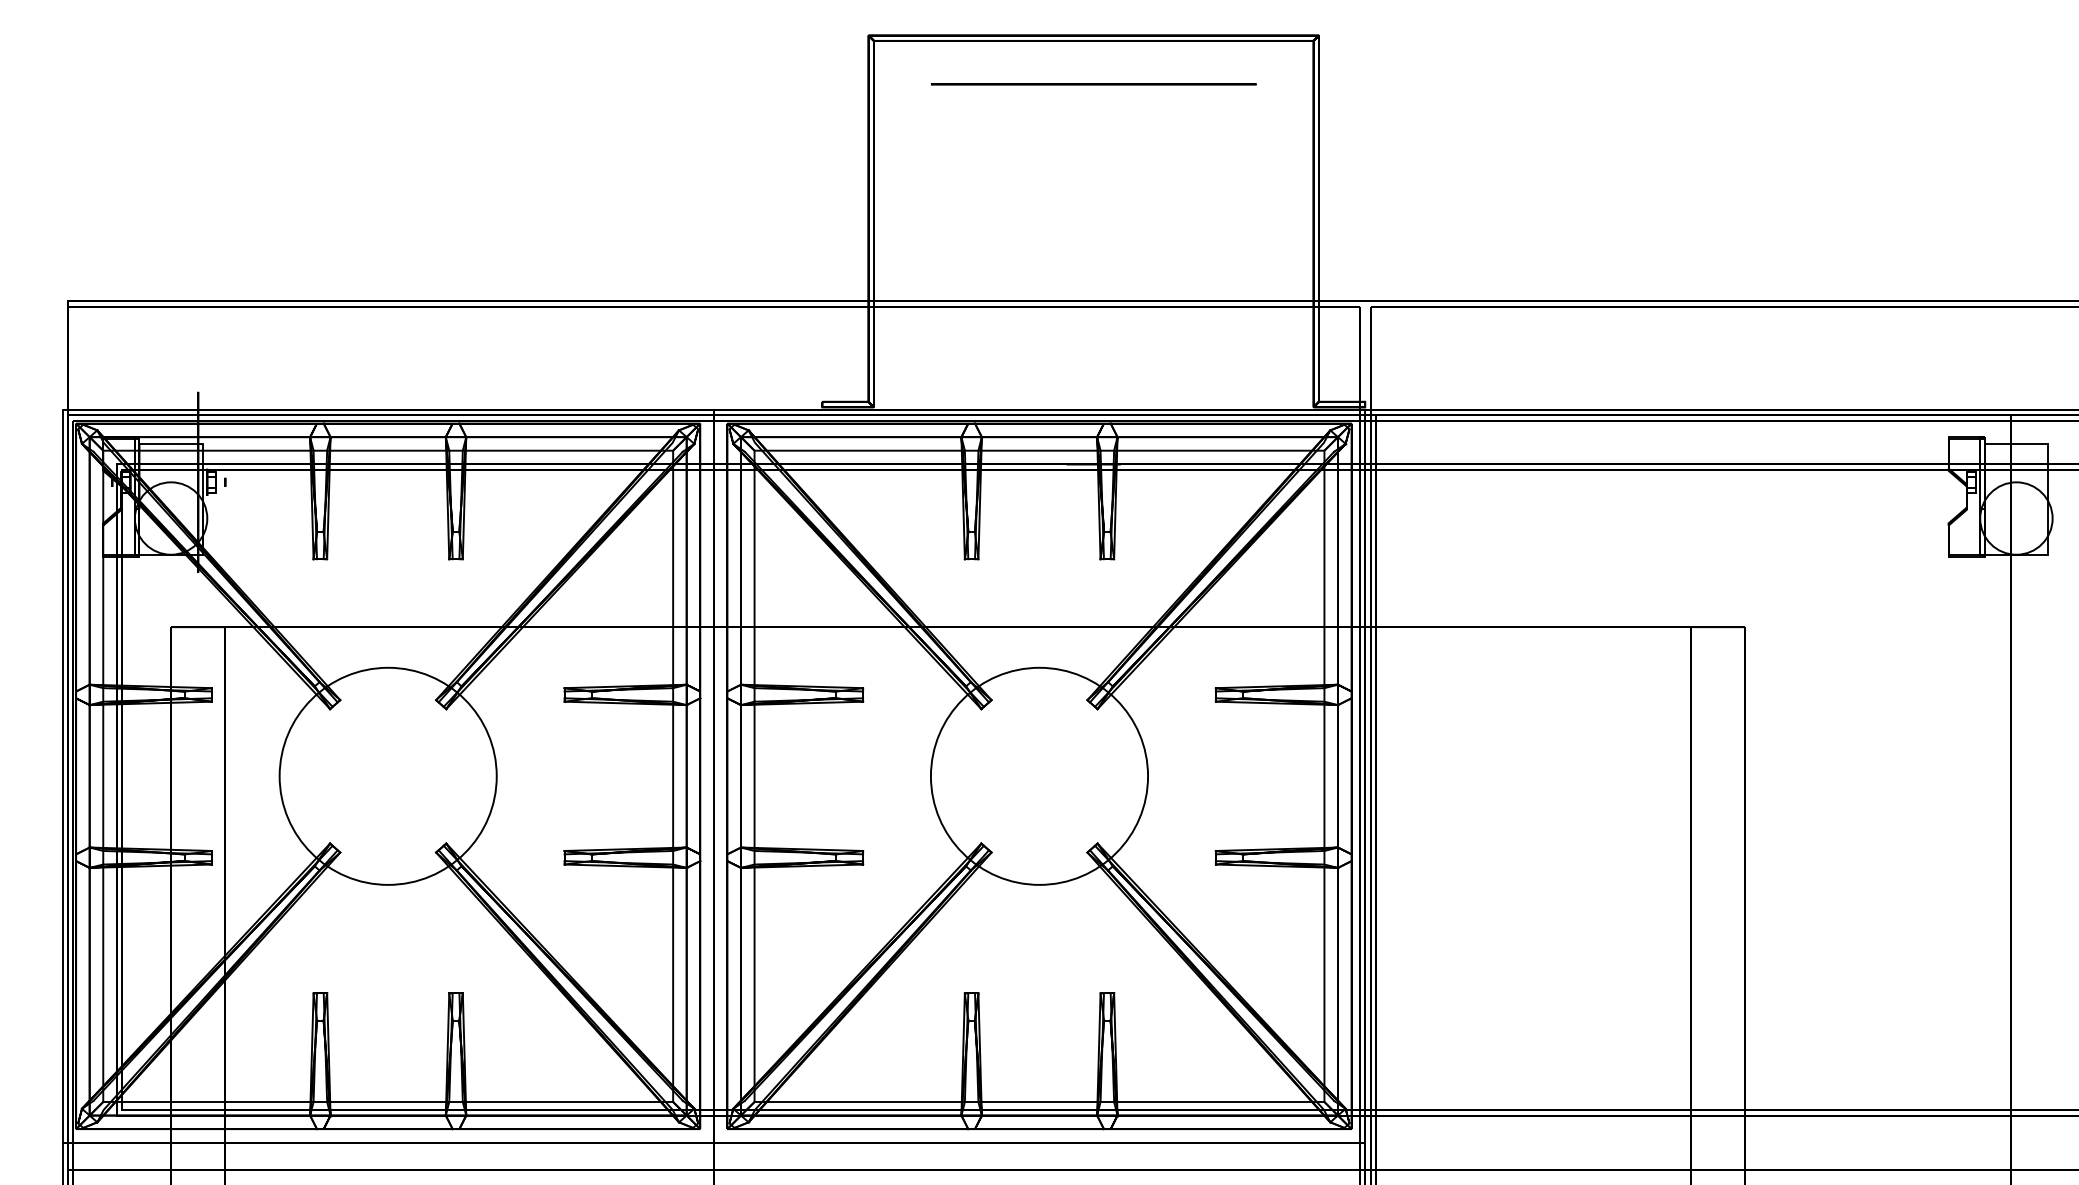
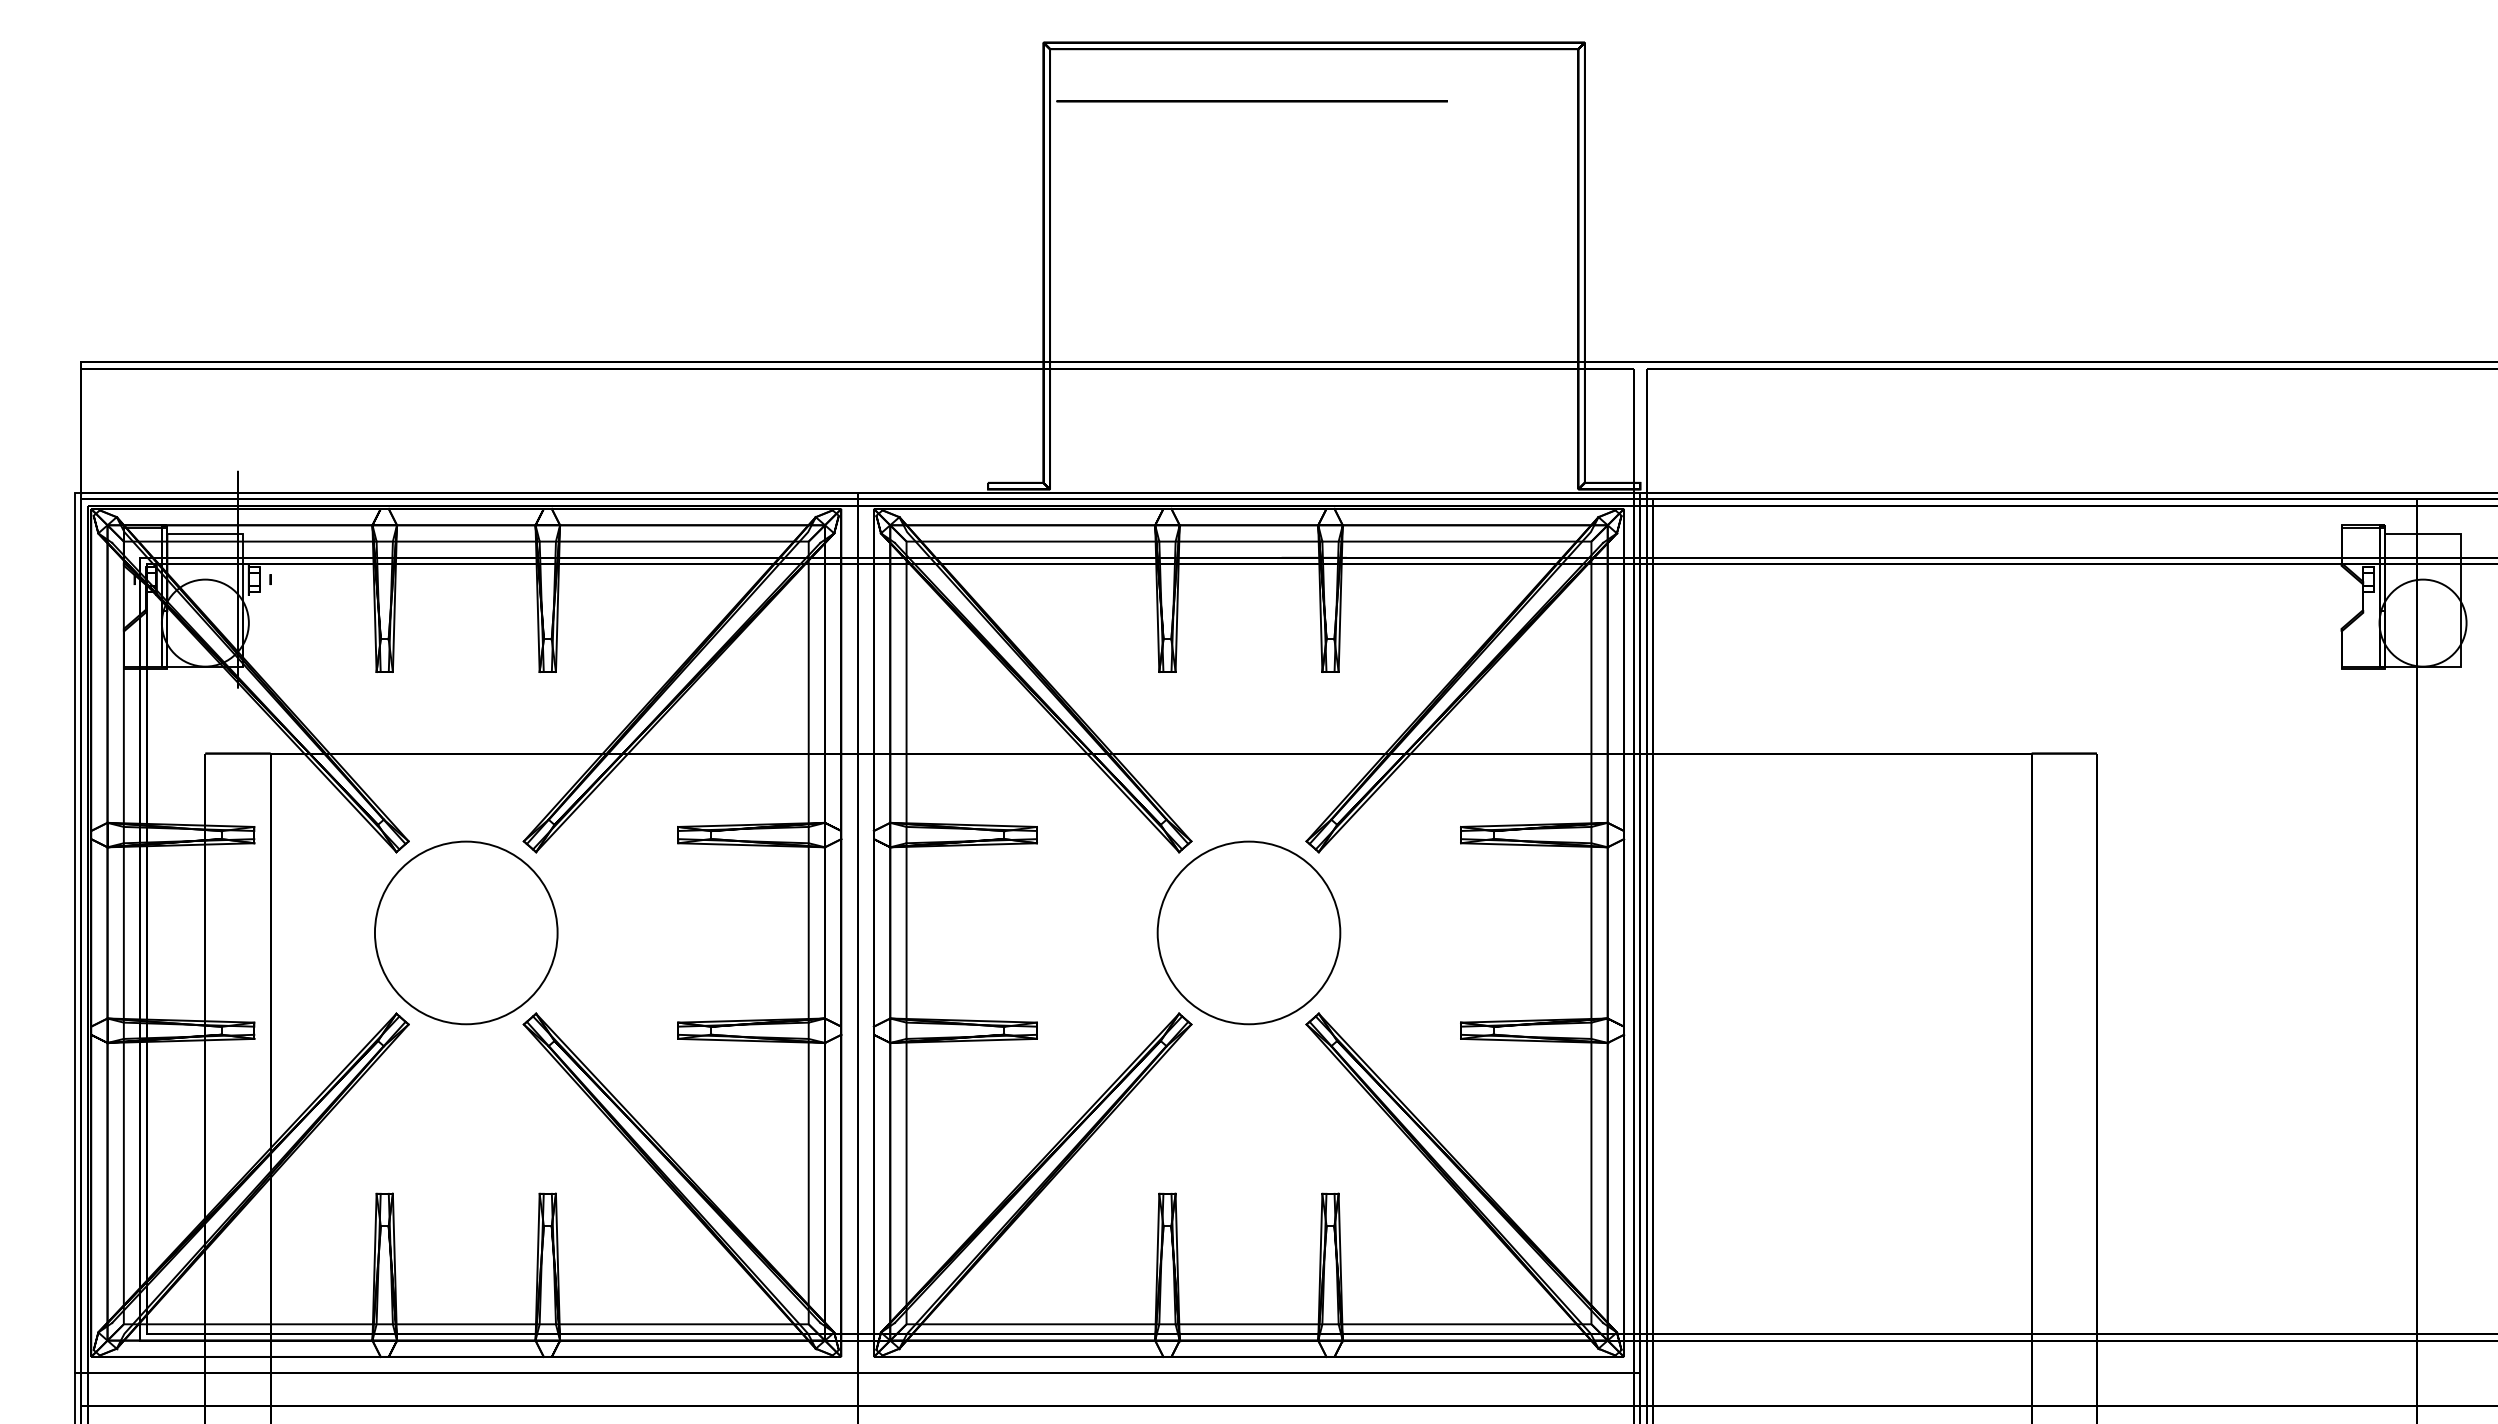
circle: (1093, 84) -> (1251, 101), moved
circle: (387, 775) -> (465, 932), size x0.7
circle: (1039, 775) -> (1248, 932), size x0.7

